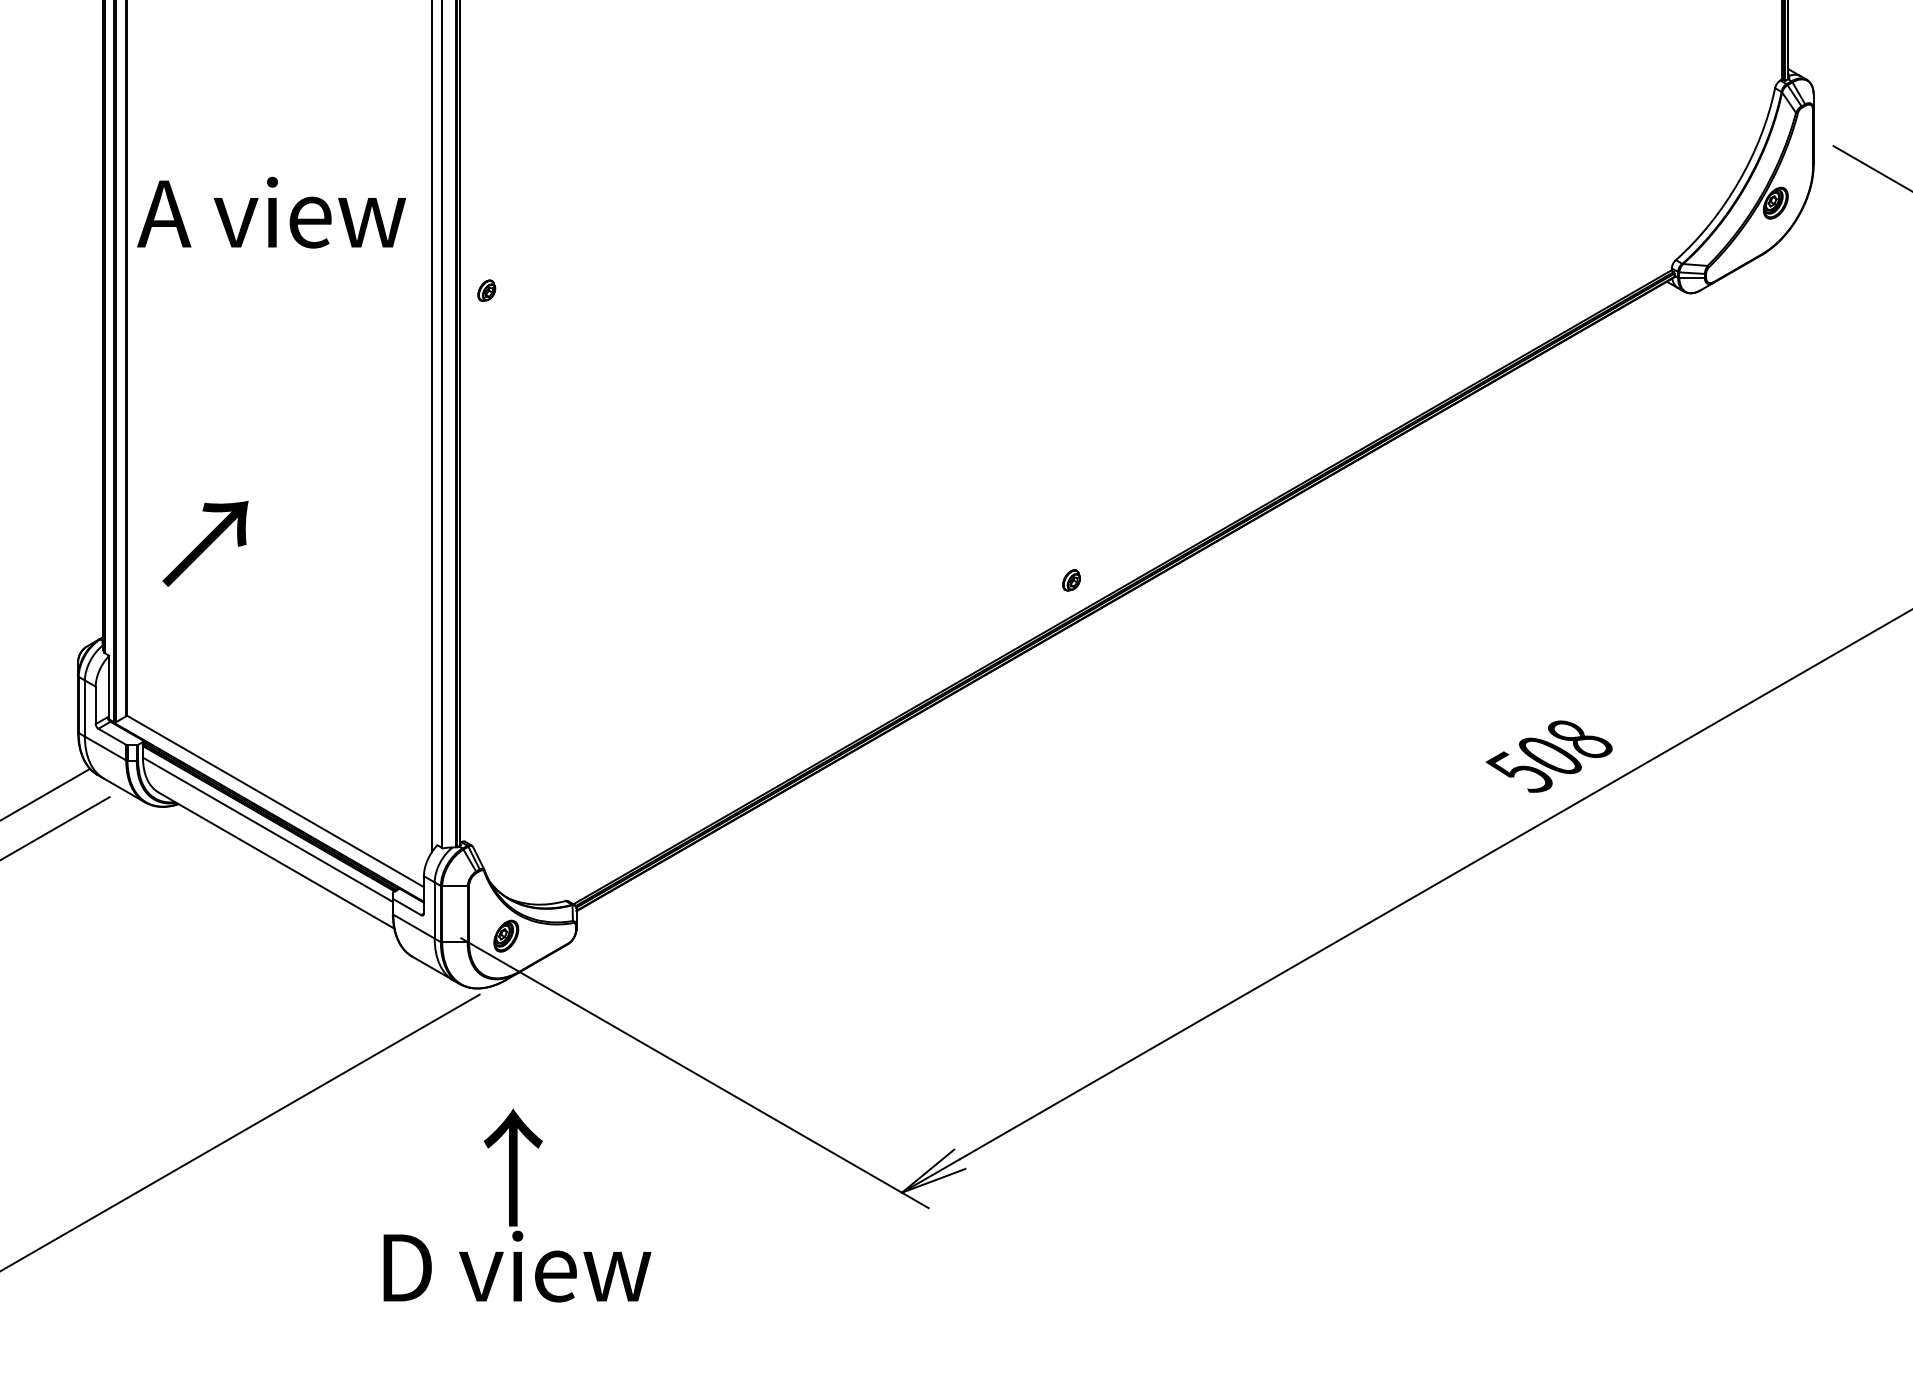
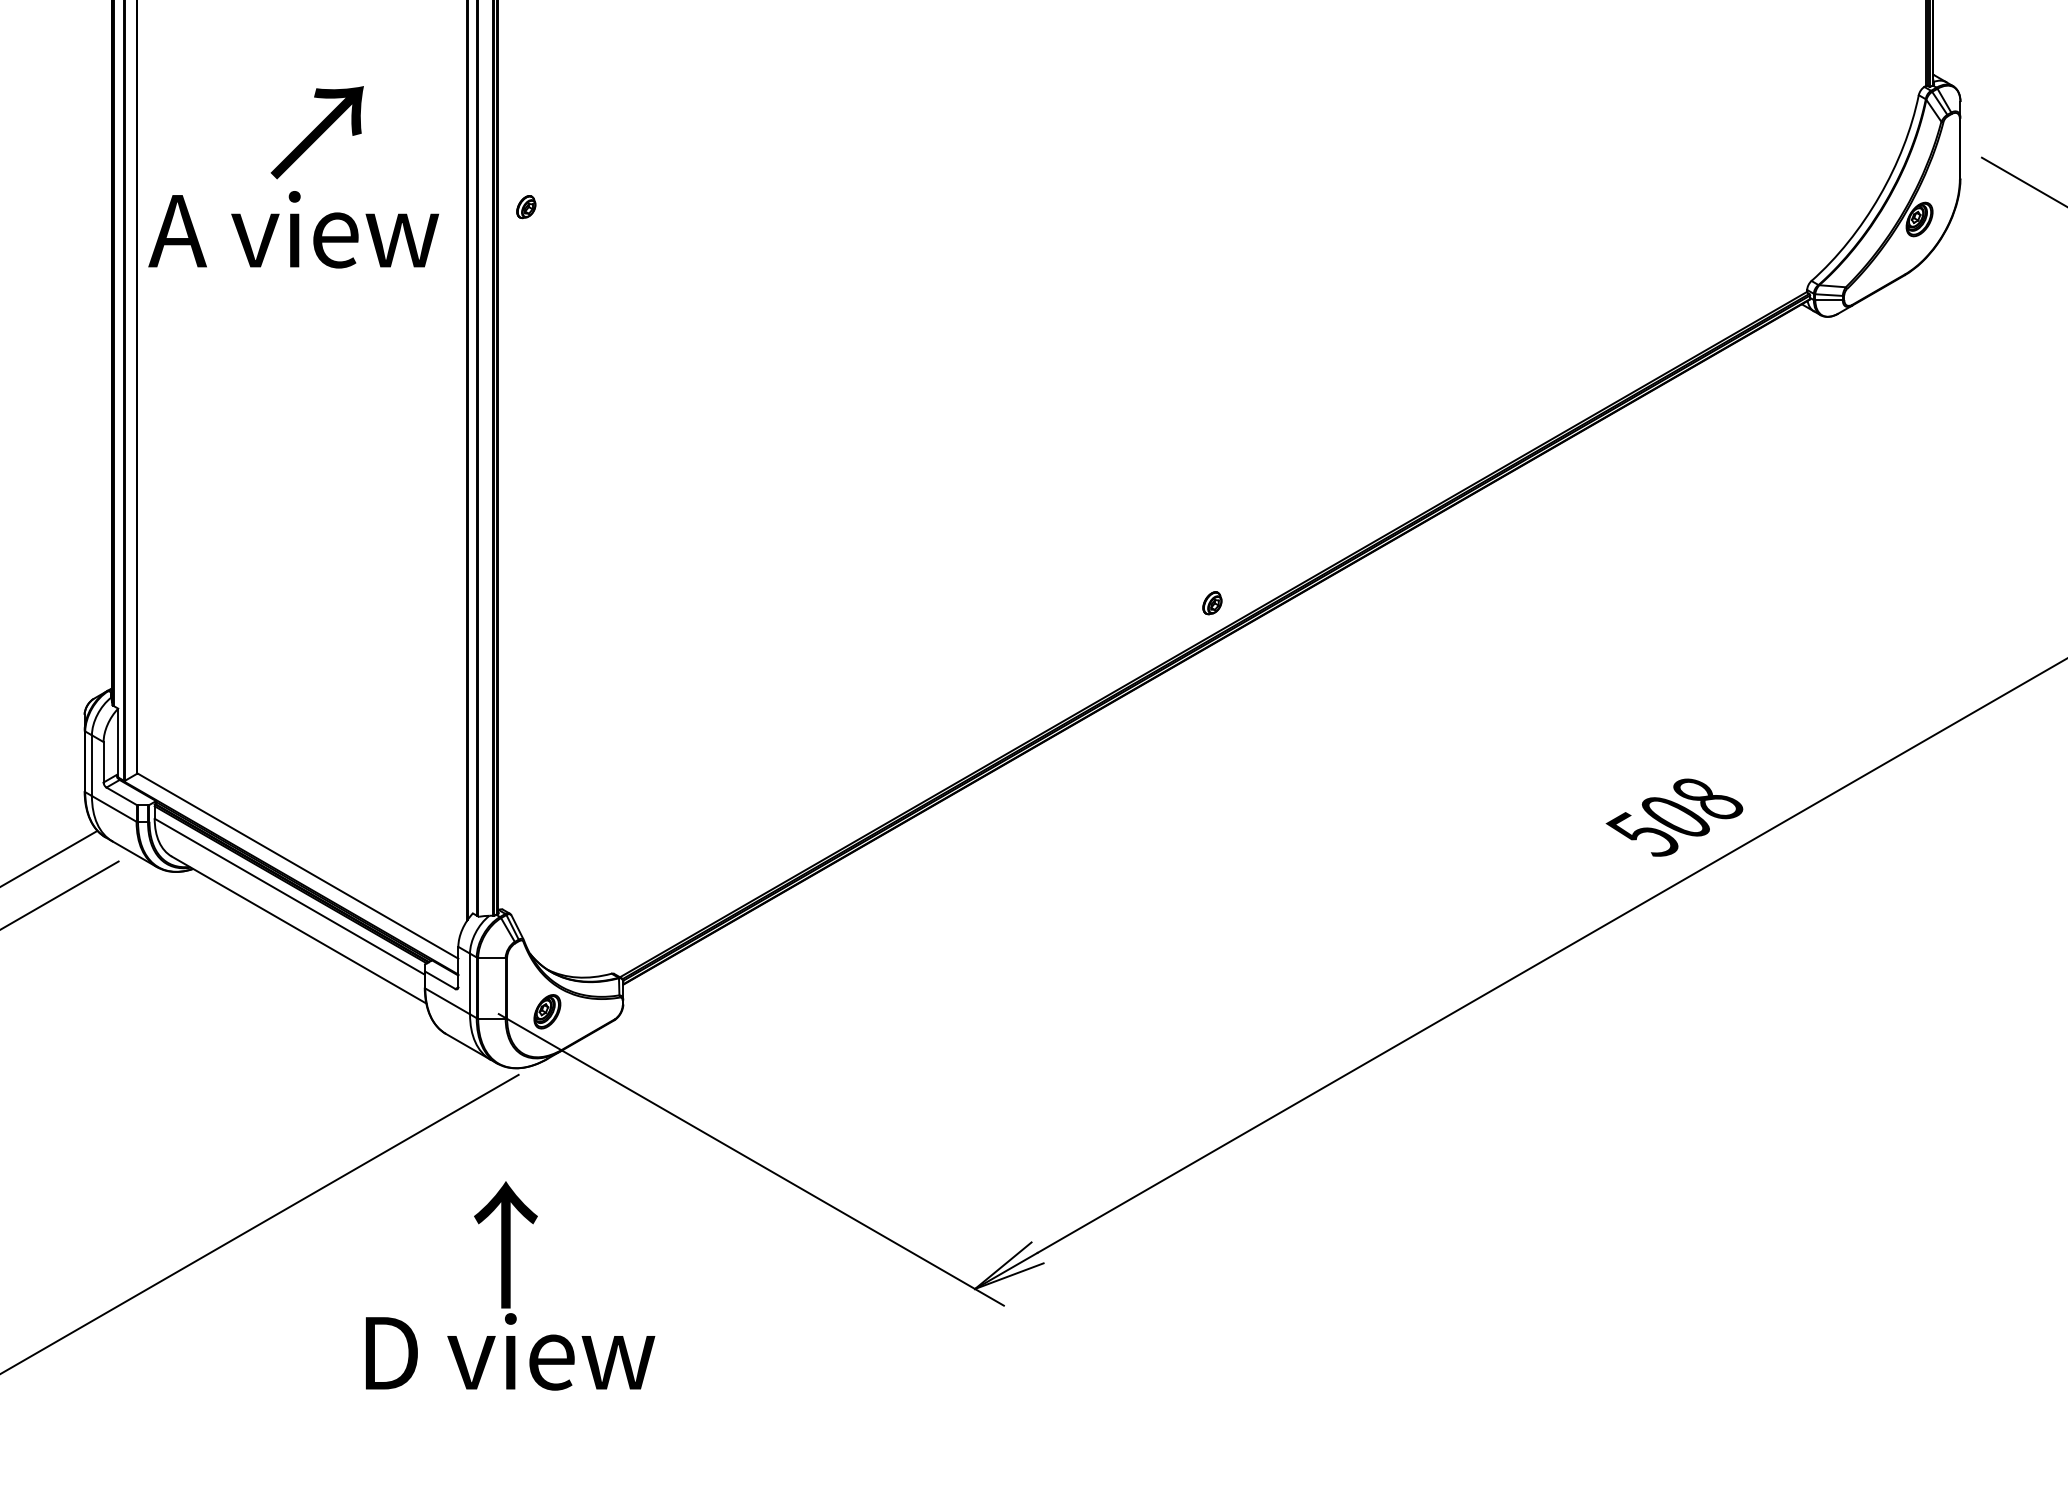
part: (486, 291) -> (526, 207), moved
text: (204, 543) -> (316, 132), moved
part: (1071, 580) -> (1212, 603), moved
text: (517, 1205) -> (510, 1285), moved

